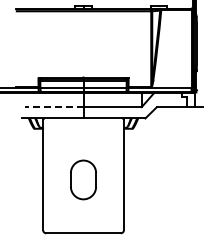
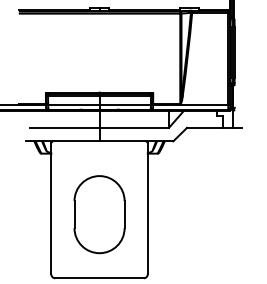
line: (53, 107) -> (63, 128), dashed -> solid
part: (83, 179) -> (99, 214), size x1.67

